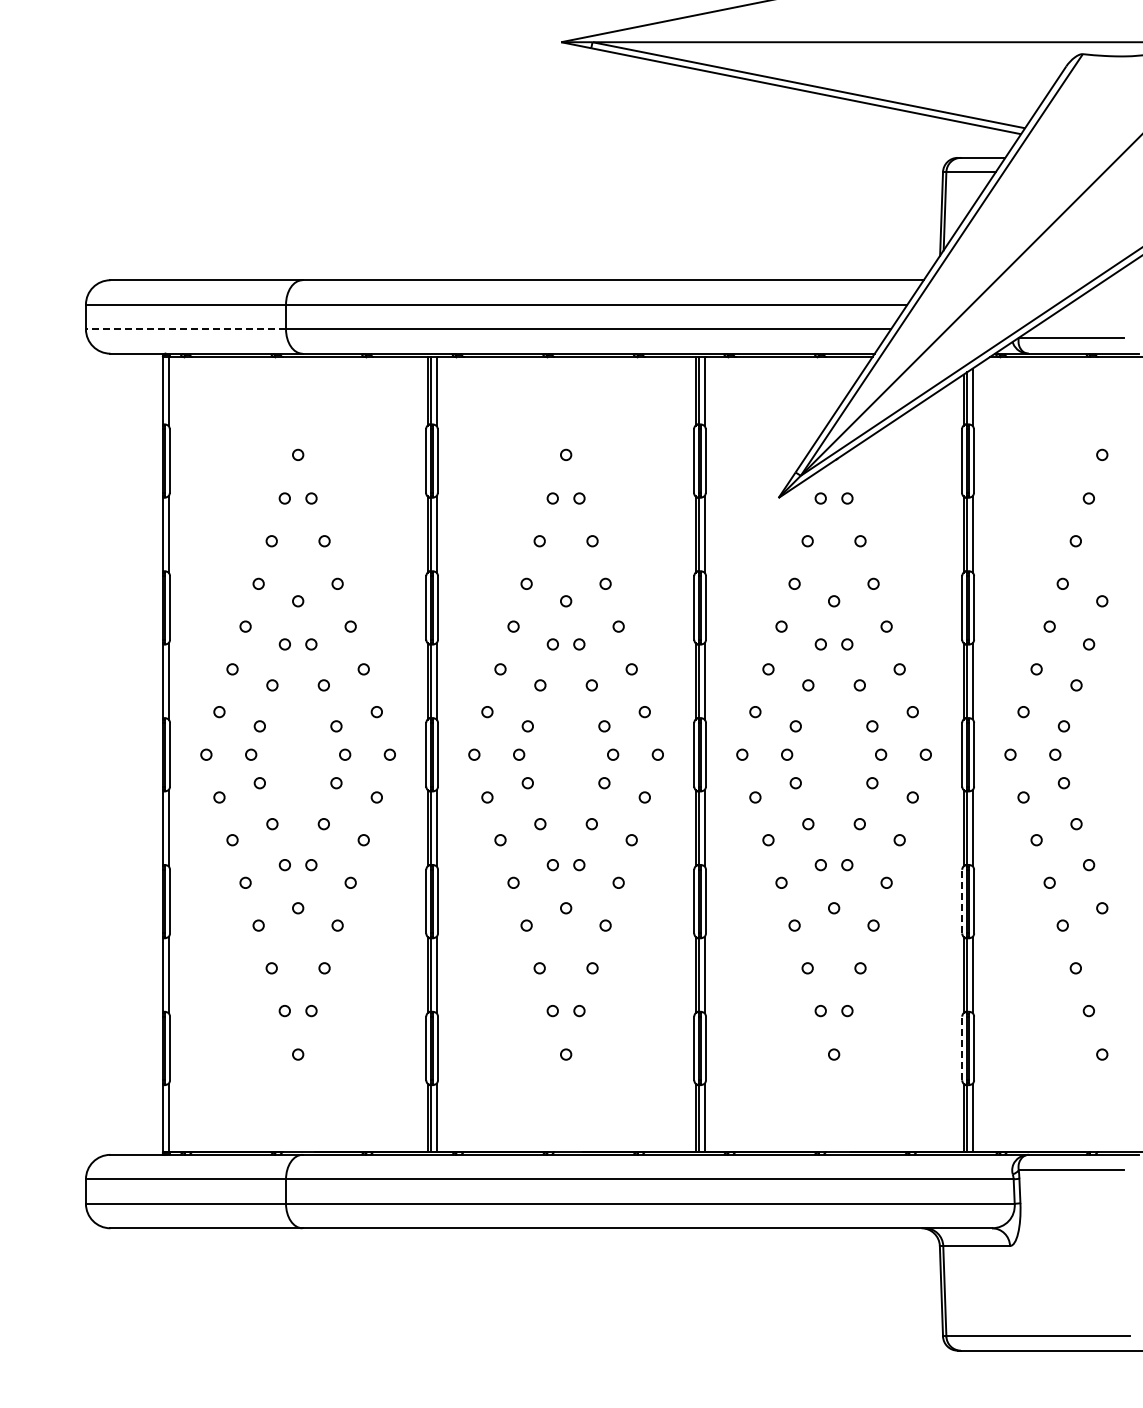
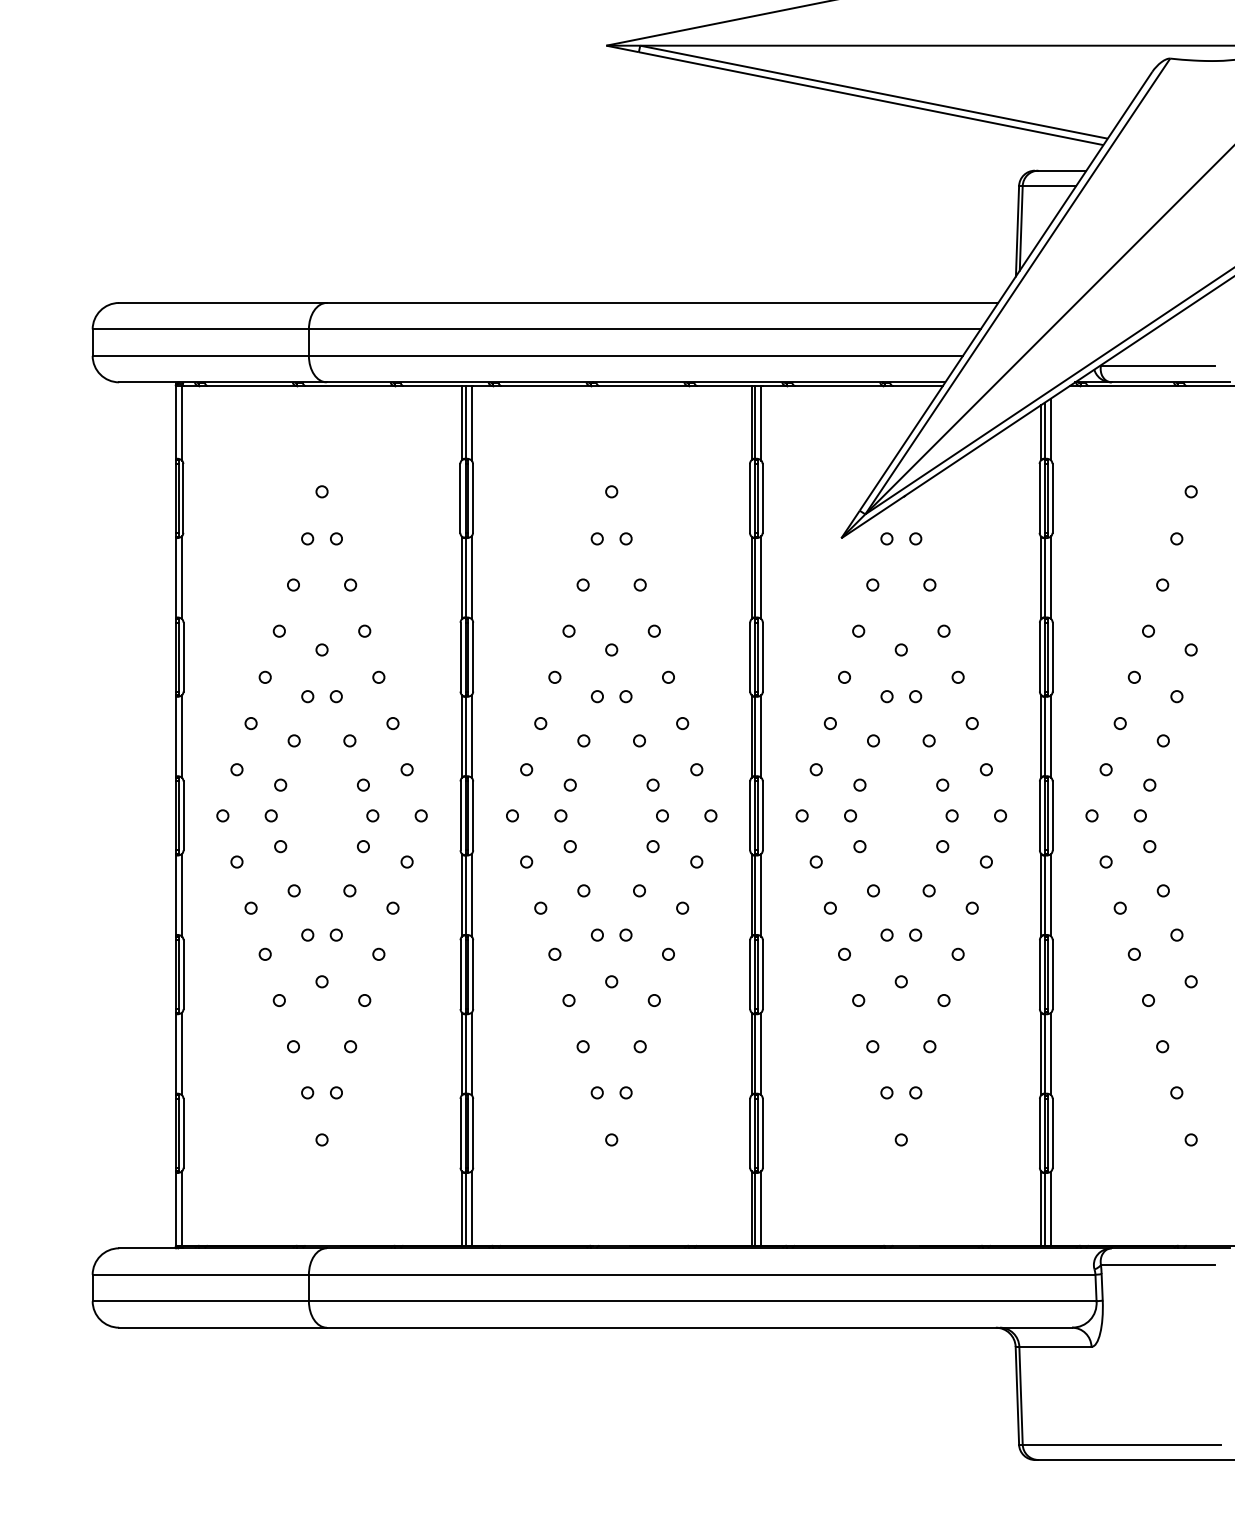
line: (185, 329) -> (200, 356), dashed -> solid
line: (962, 901) -> (1040, 974), dashed -> solid
line: (962, 1048) -> (1040, 1133), dashed -> solid

